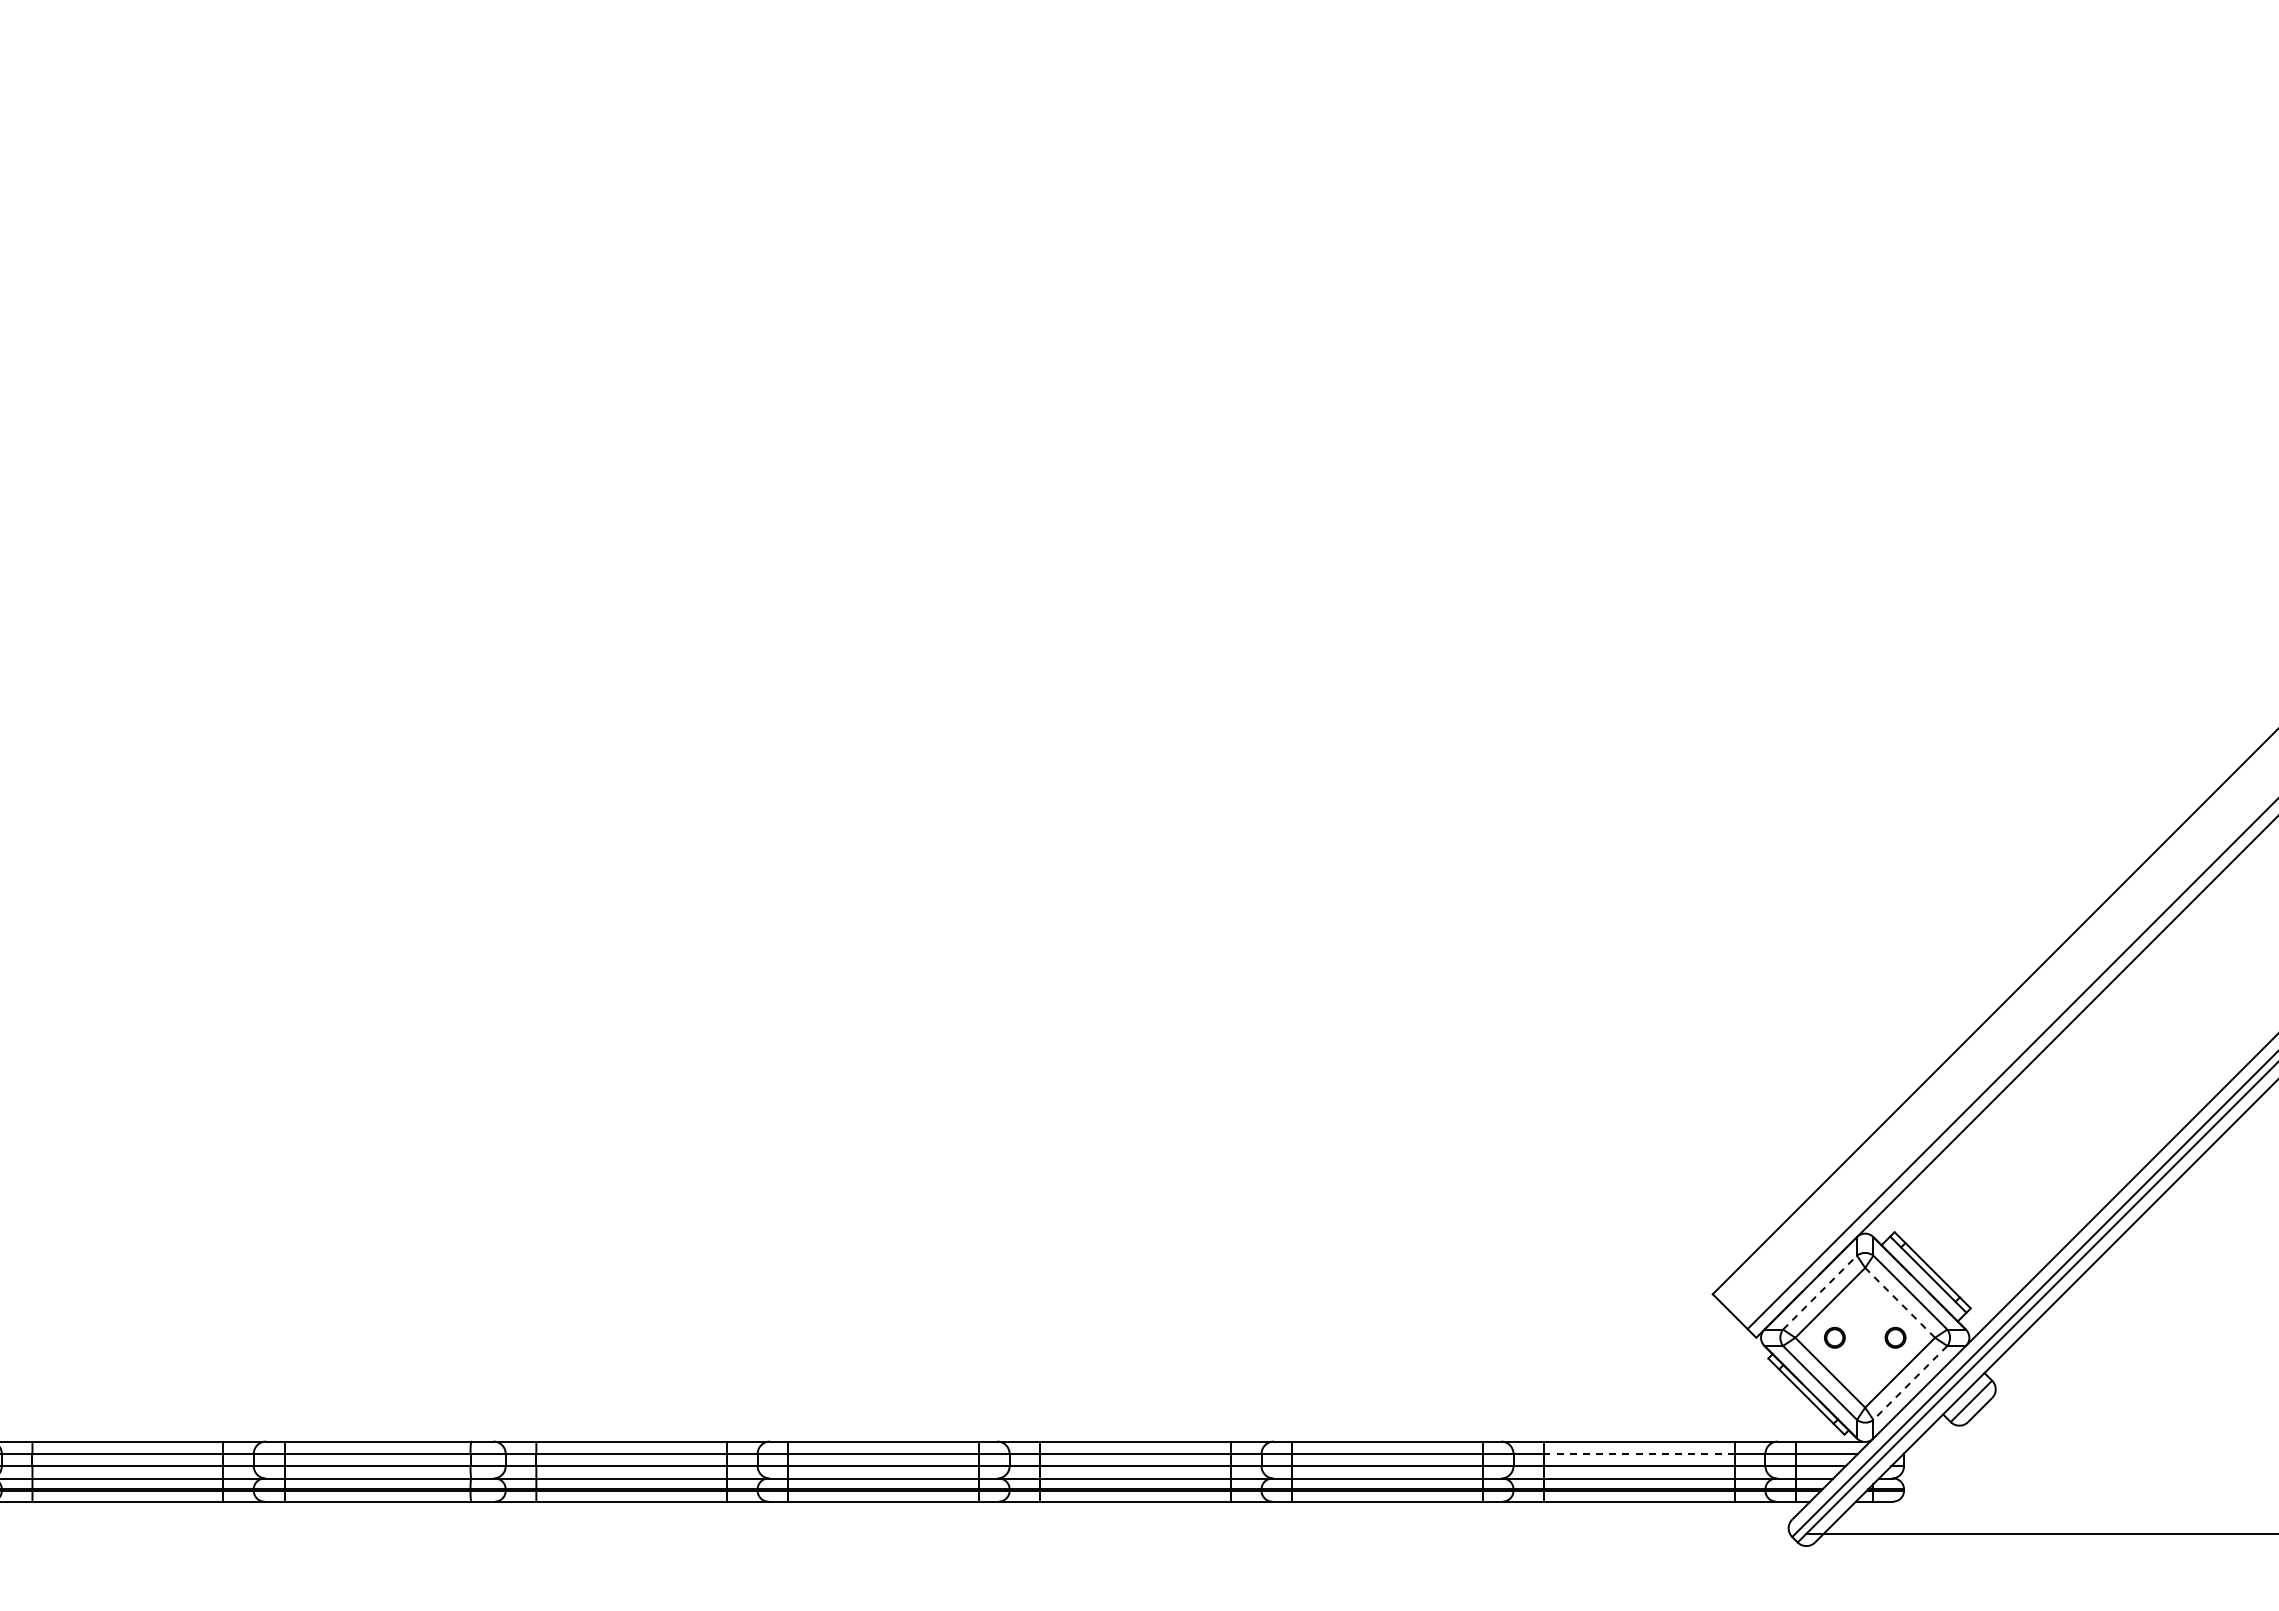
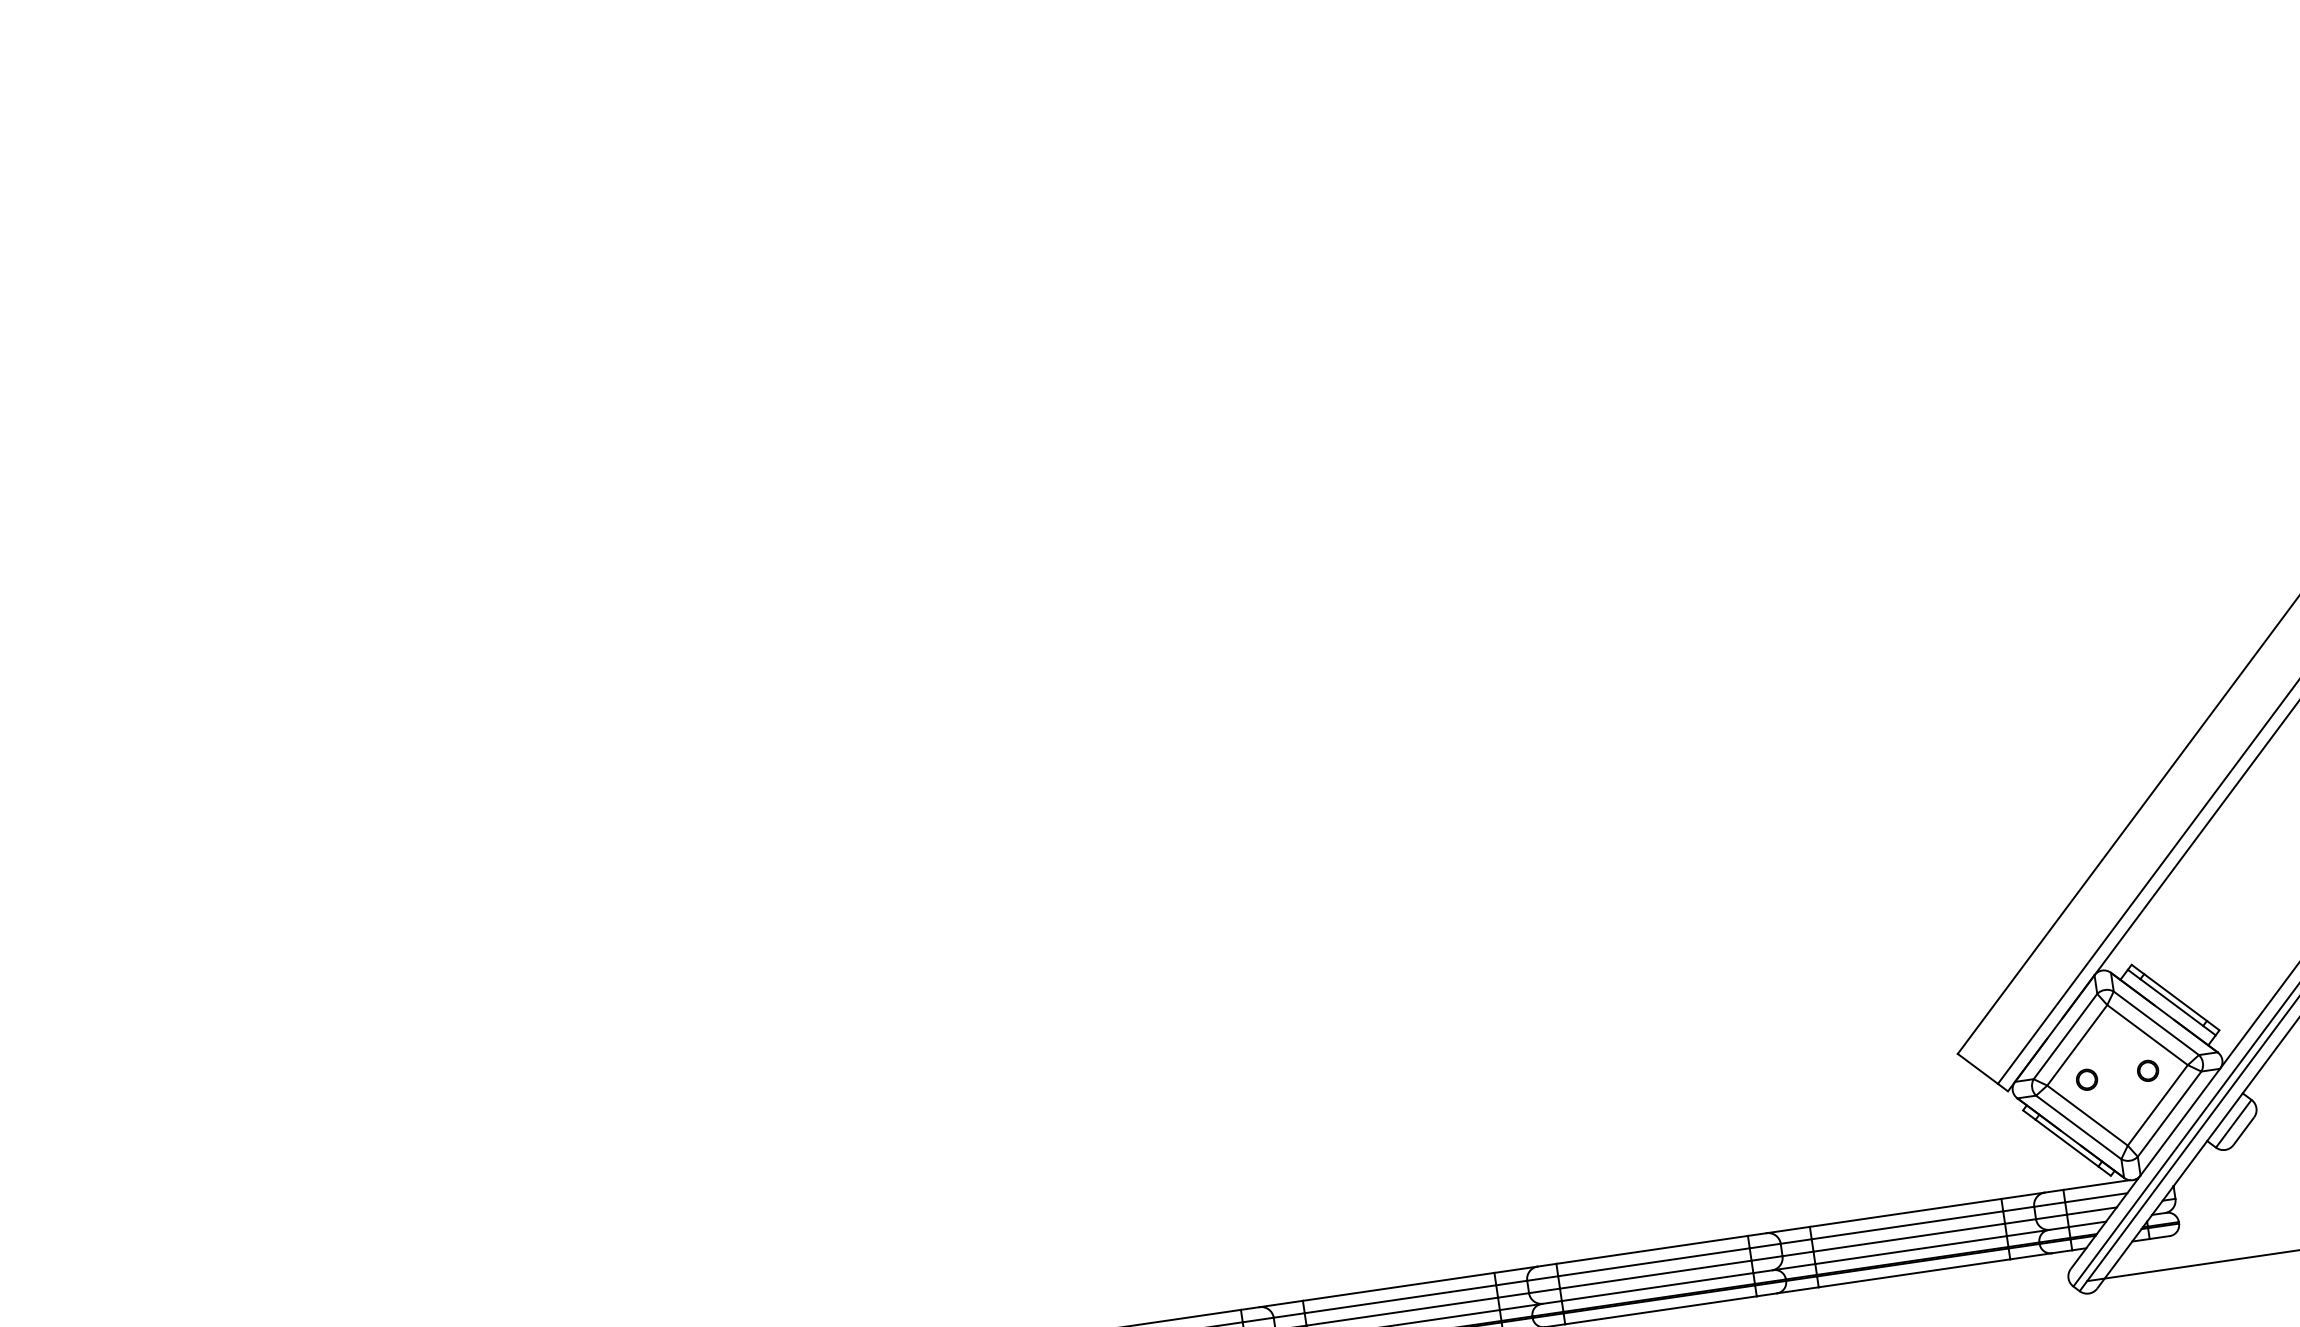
line: (1820, 1292) -> (2065, 1036), dashed -> solid
line: (1899, 1302) -> (2146, 1034), dashed -> solid
line: (1910, 1383) -> (2169, 1114), dashed -> solid
line: (1638, 1453) -> (1906, 1225), dashed -> solid

